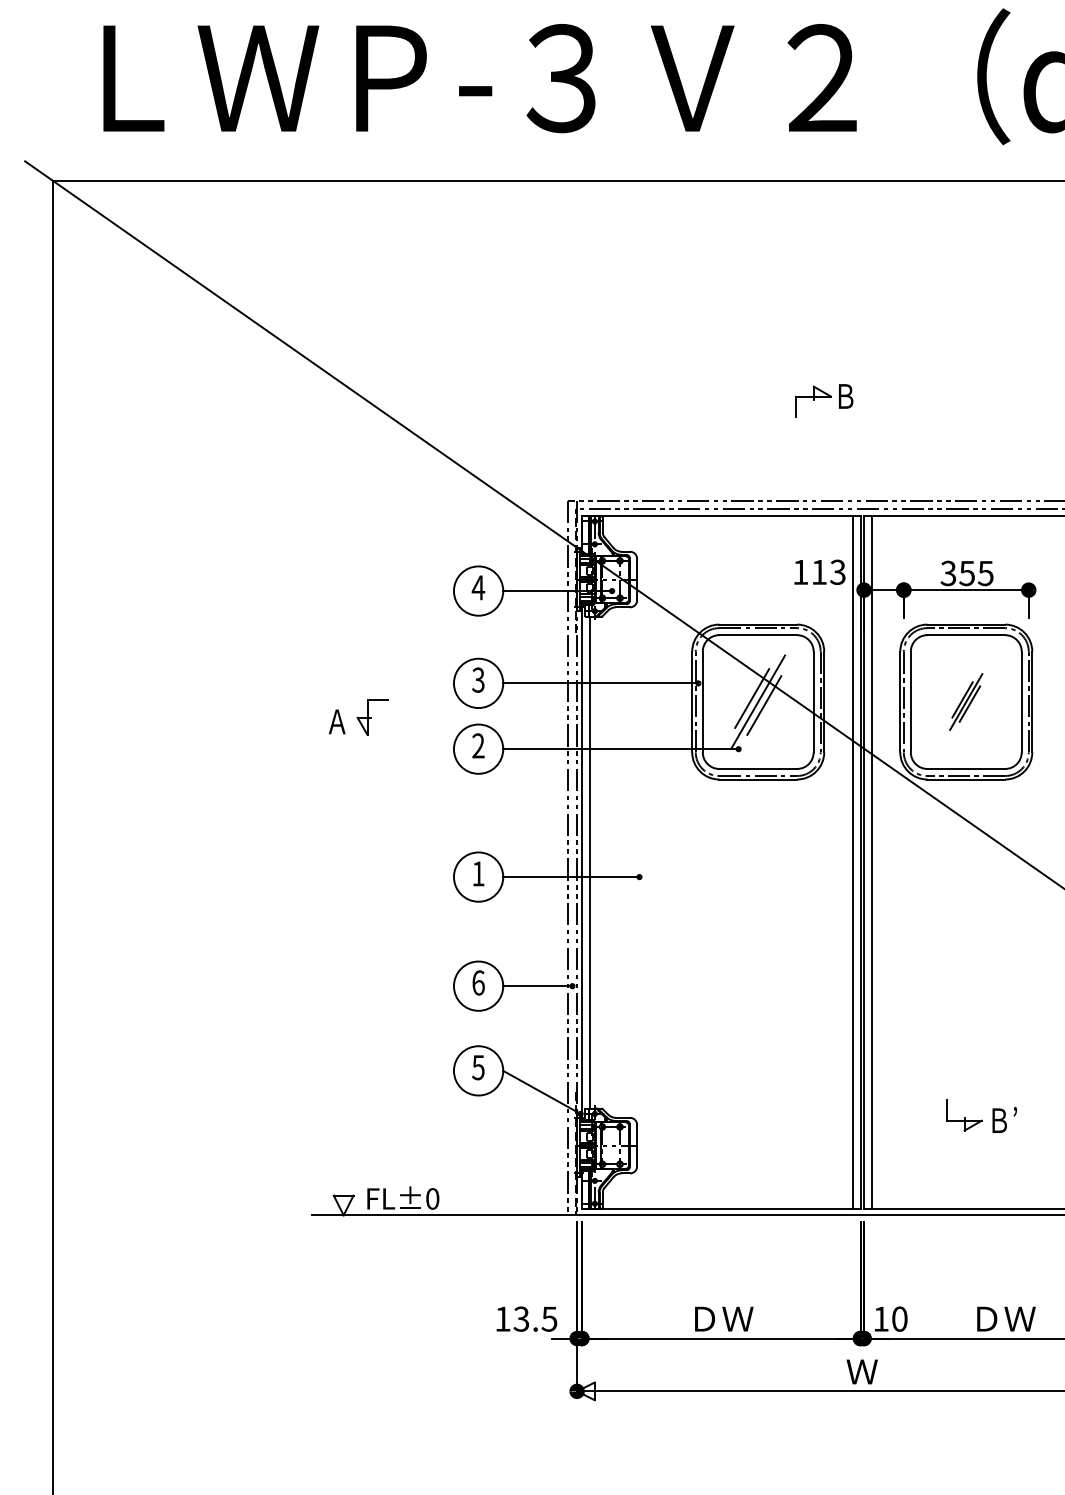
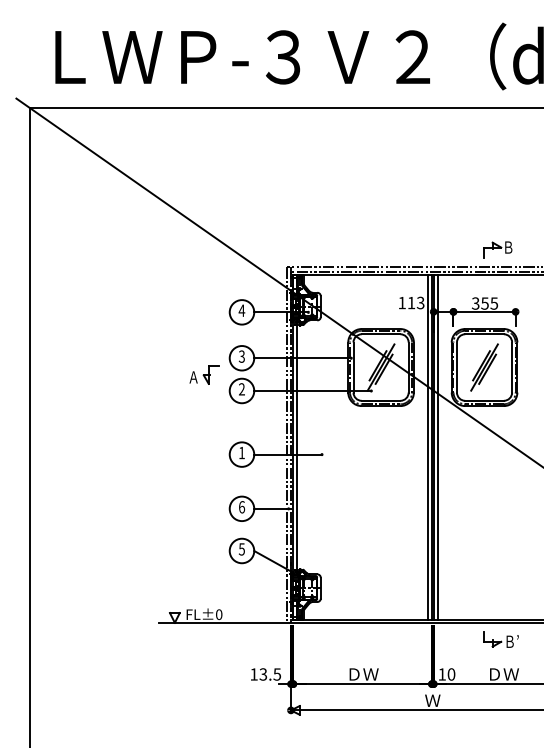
part: (823, 400) -> (497, 249), moved
part: (966, 701) -> (484, 367), size x1.67
part: (358, 716) -> (204, 374), moved
part: (980, 1116) -> (500, 639), moved

